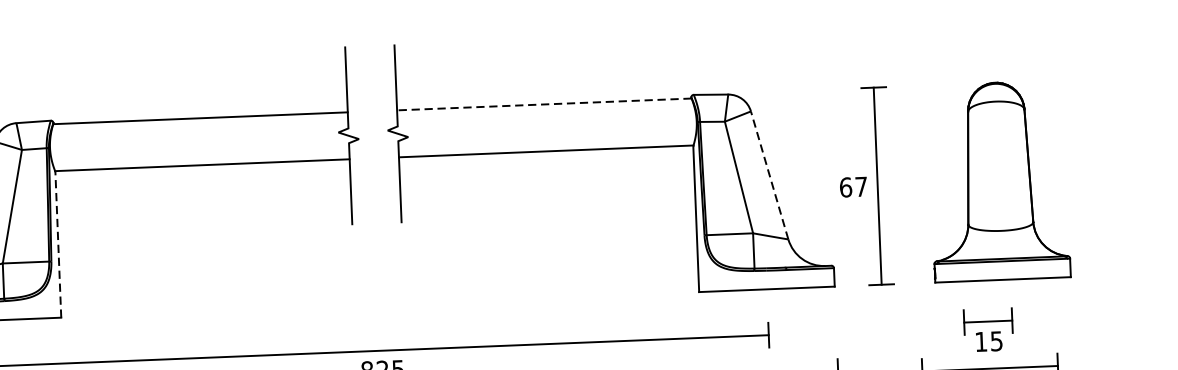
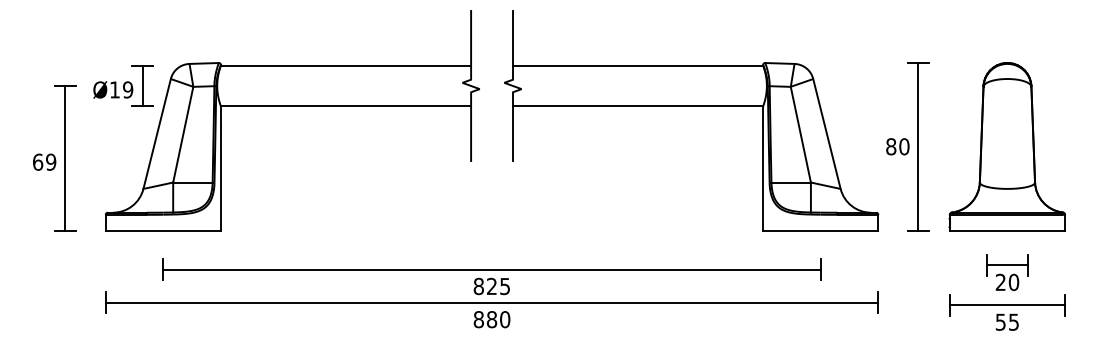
line: (543, 105) -> (637, 66), dashed -> solid
line: (769, 174) -> (826, 133), dashed -> solid
part: (997, 181) -> (1006, 146), moved
text: (853, 186) -> (897, 146), 67 -> 80
line: (57, 244) -> (220, 168), dashed -> solid
text: (989, 341) -> (1007, 282), 15 -> 20

